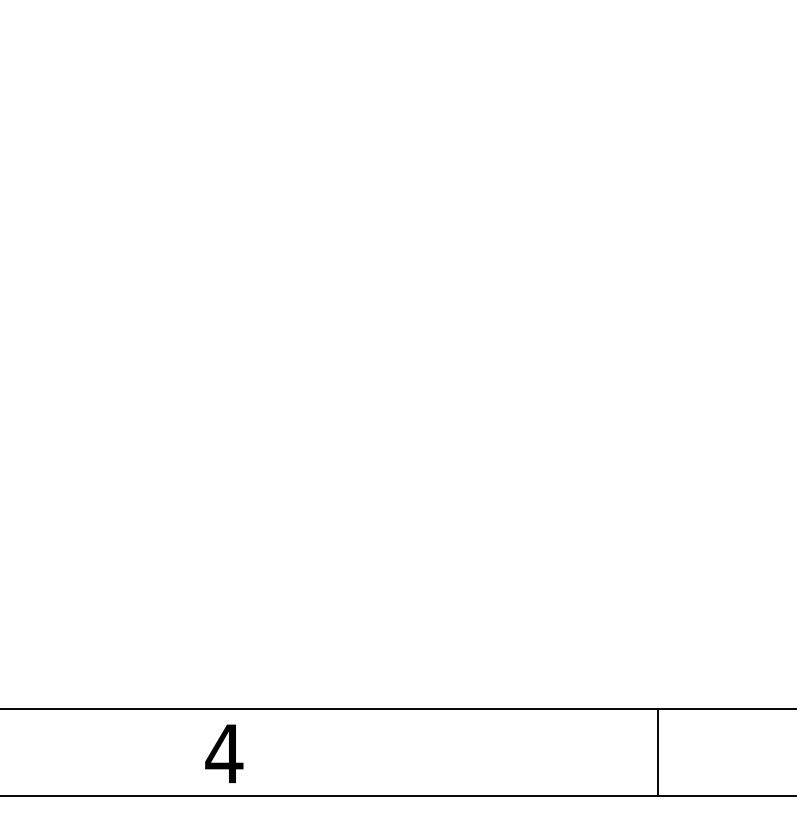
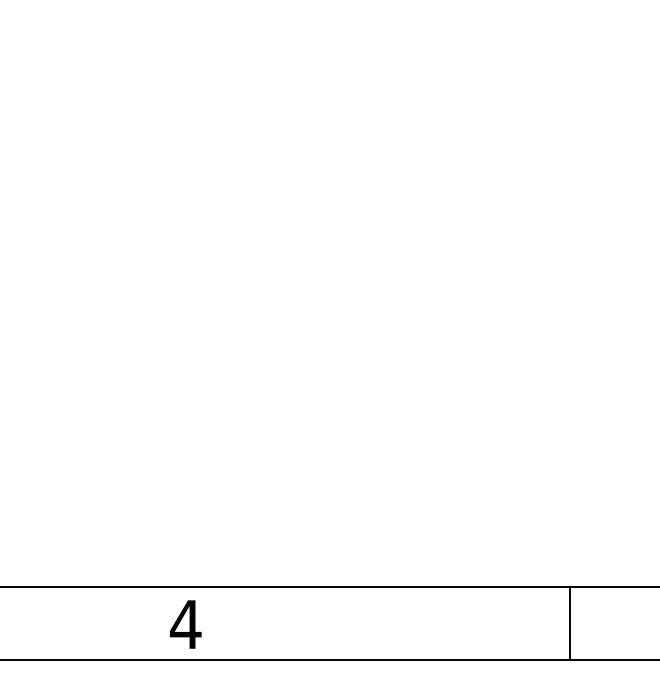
line: (658, 752) -> (570, 623), moved

